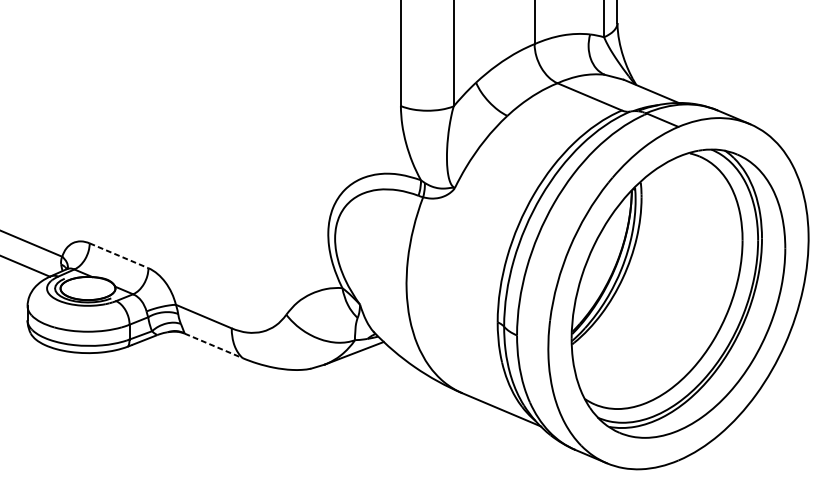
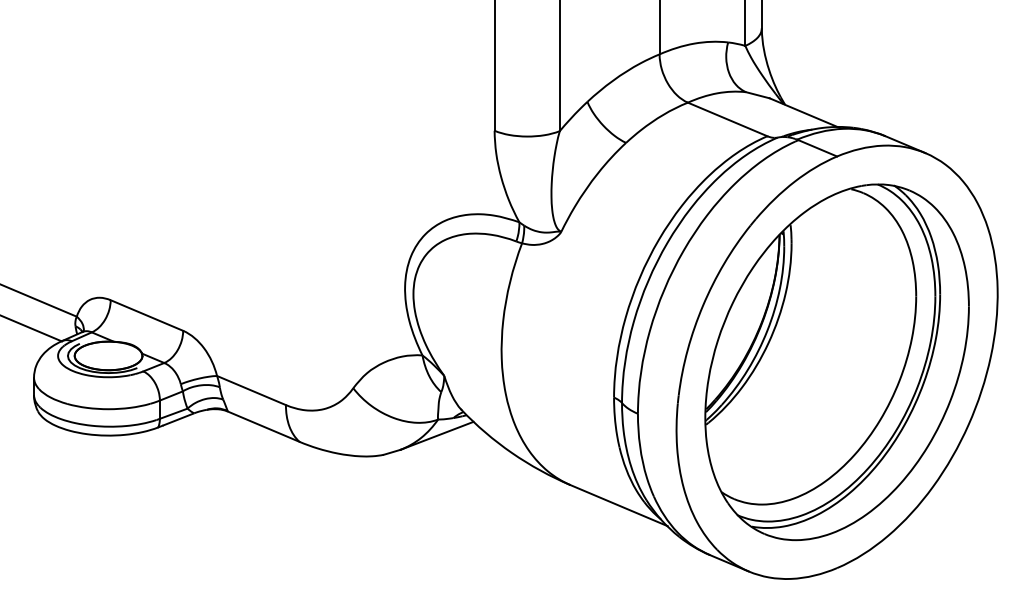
line: (119, 255) -> (147, 315), dashed -> solid
line: (213, 345) -> (263, 426), dashed -> solid

